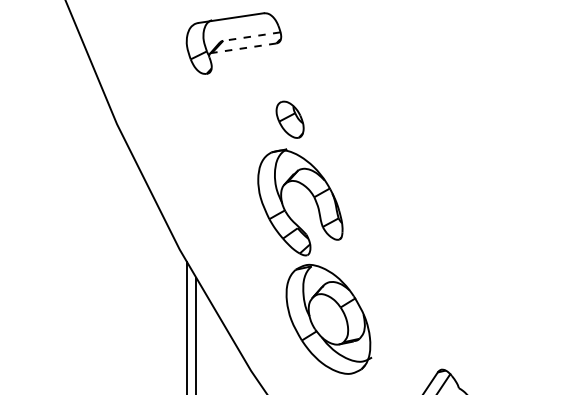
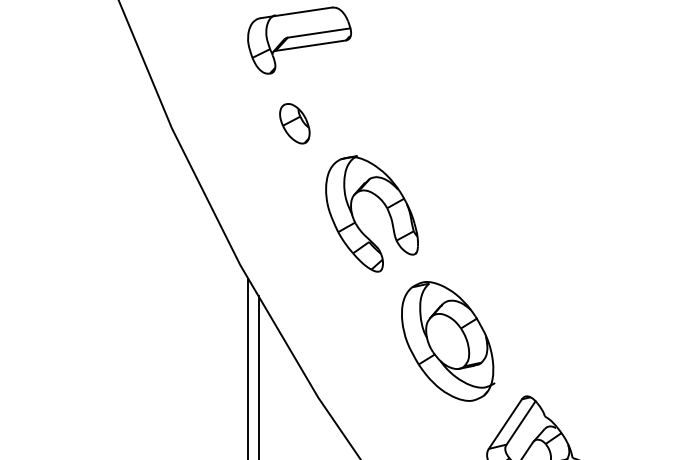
line: (252, 37) -> (319, 33), dashed -> solid
line: (243, 48) -> (310, 45), dashed -> solid
part: (289, 119) -> (294, 123), moved
part: (329, 319) -> (448, 341), moved

